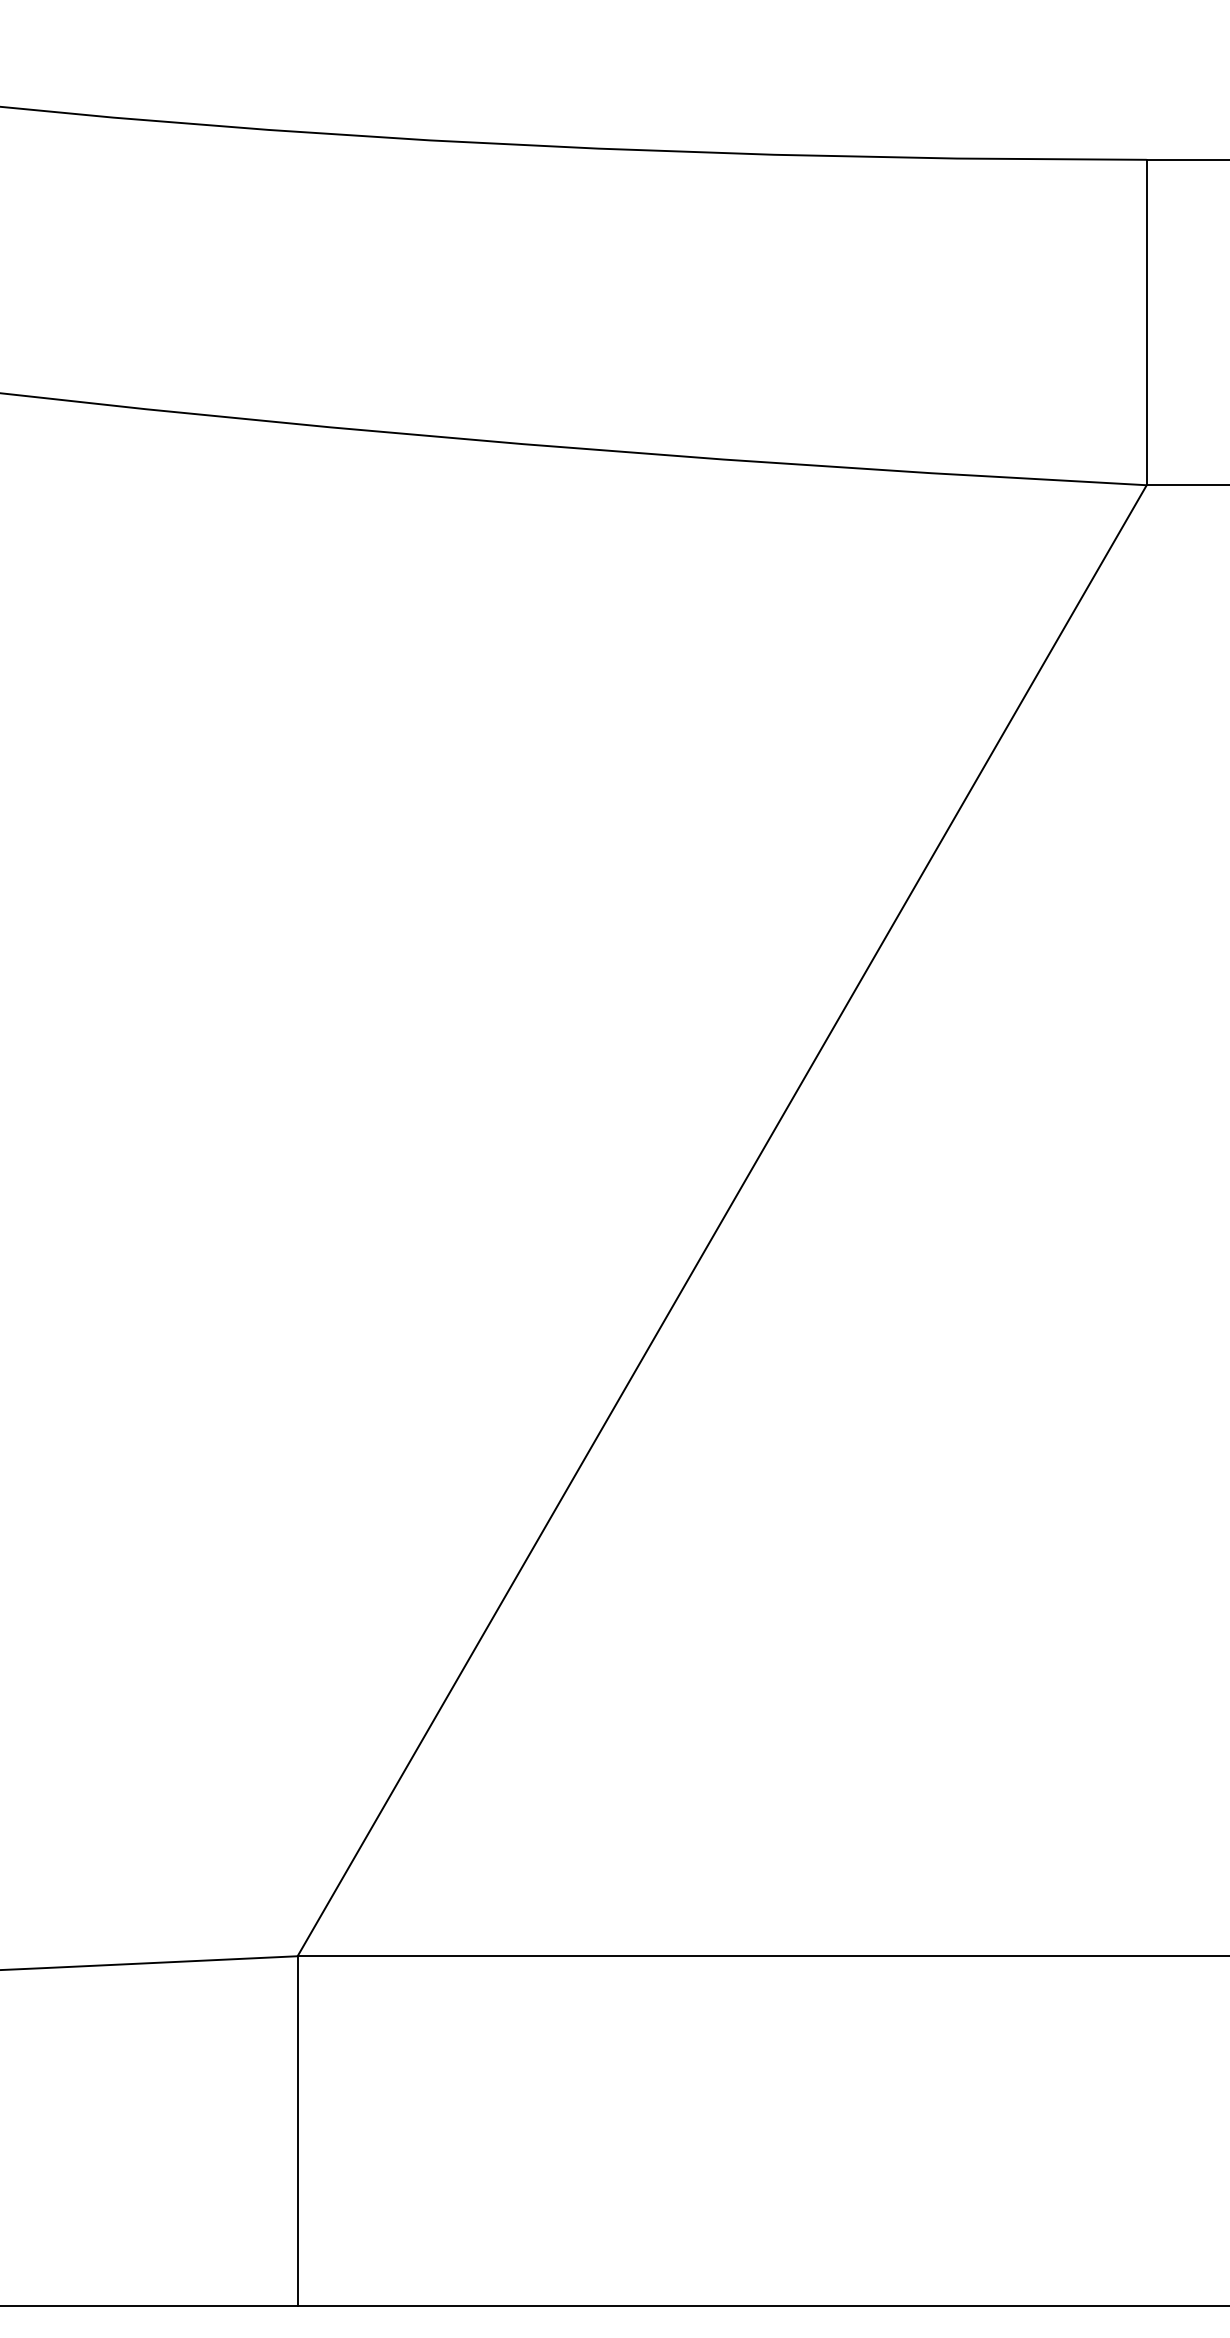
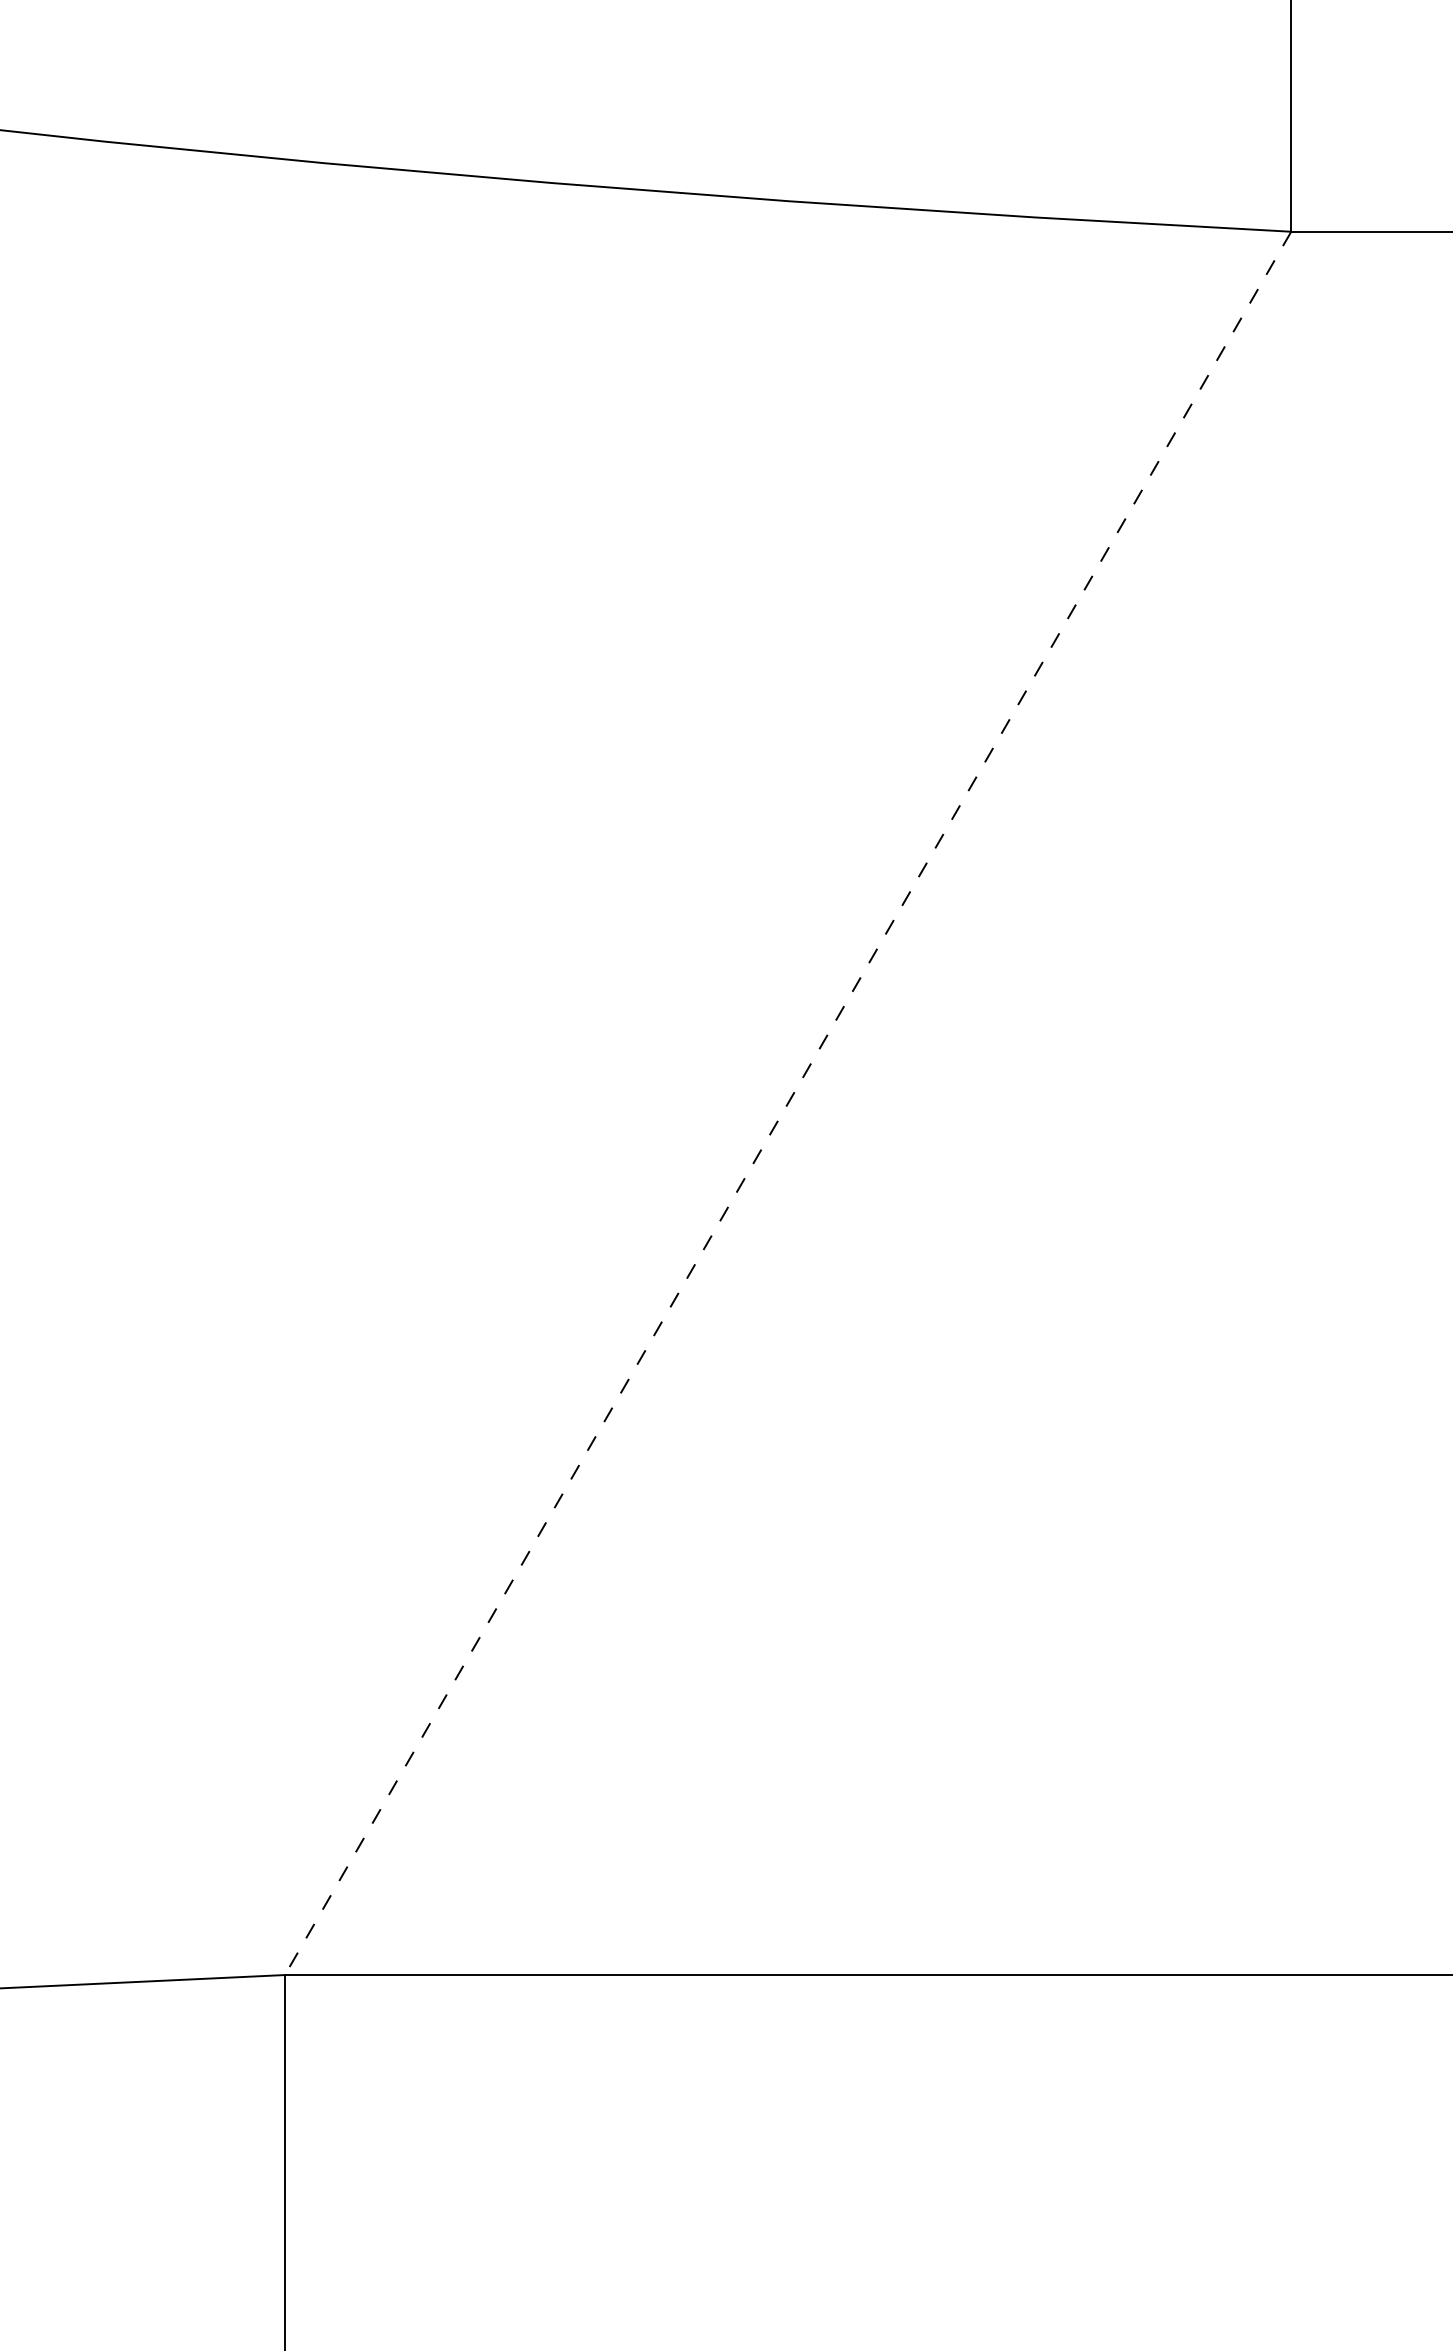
line: (721, 1221) -> (787, 1104), solid -> dashed

